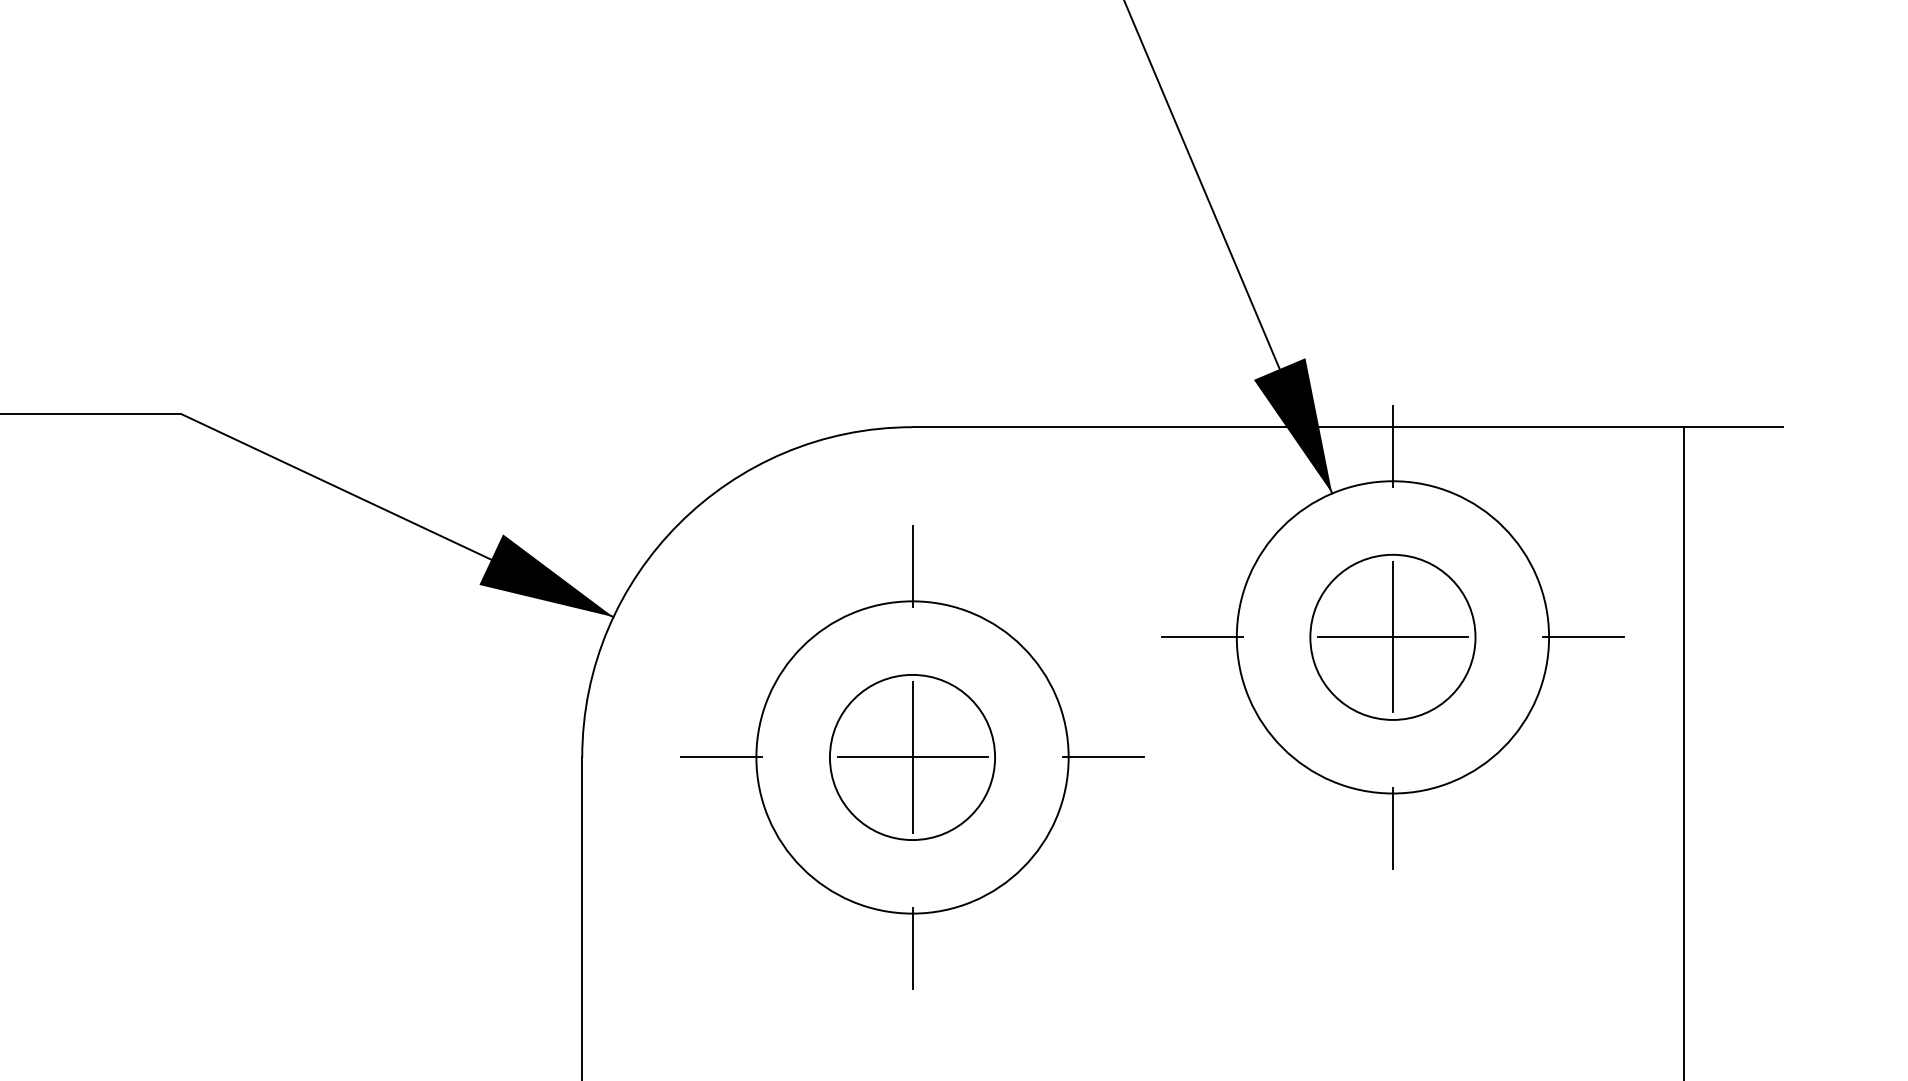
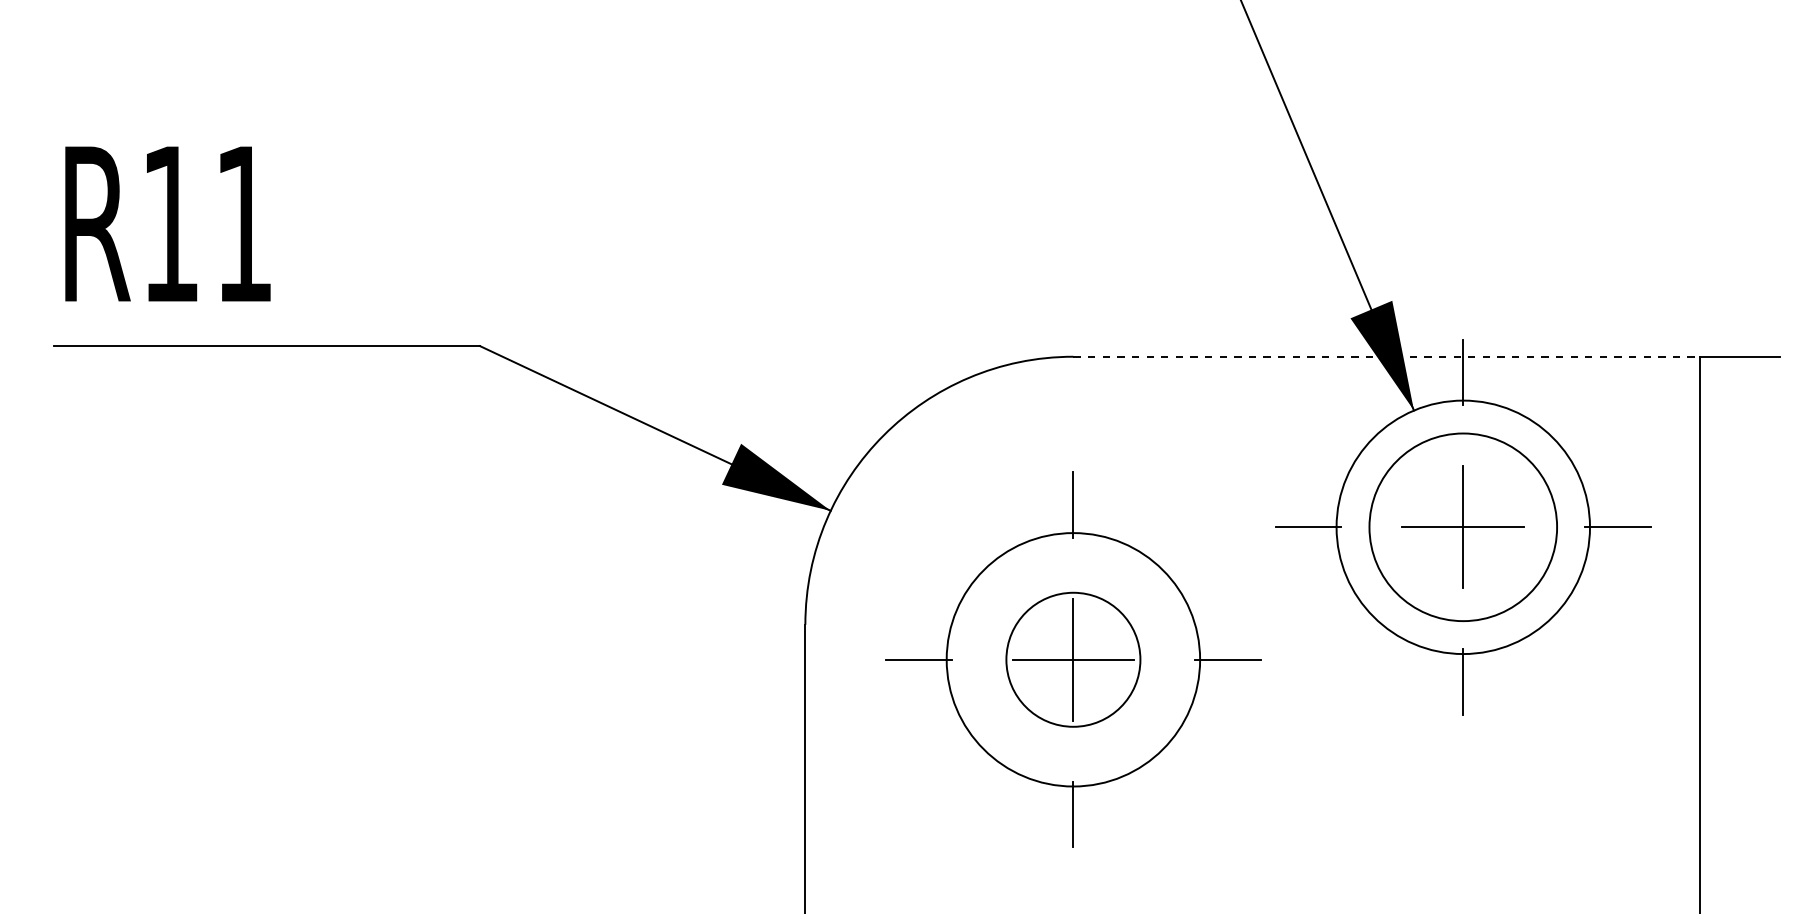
line: (1299, 426) -> (1387, 356), solid -> dashed
circle: (1393, 637) -> (1463, 527), size x1.4
part: (912, 757) -> (1073, 659), moved

